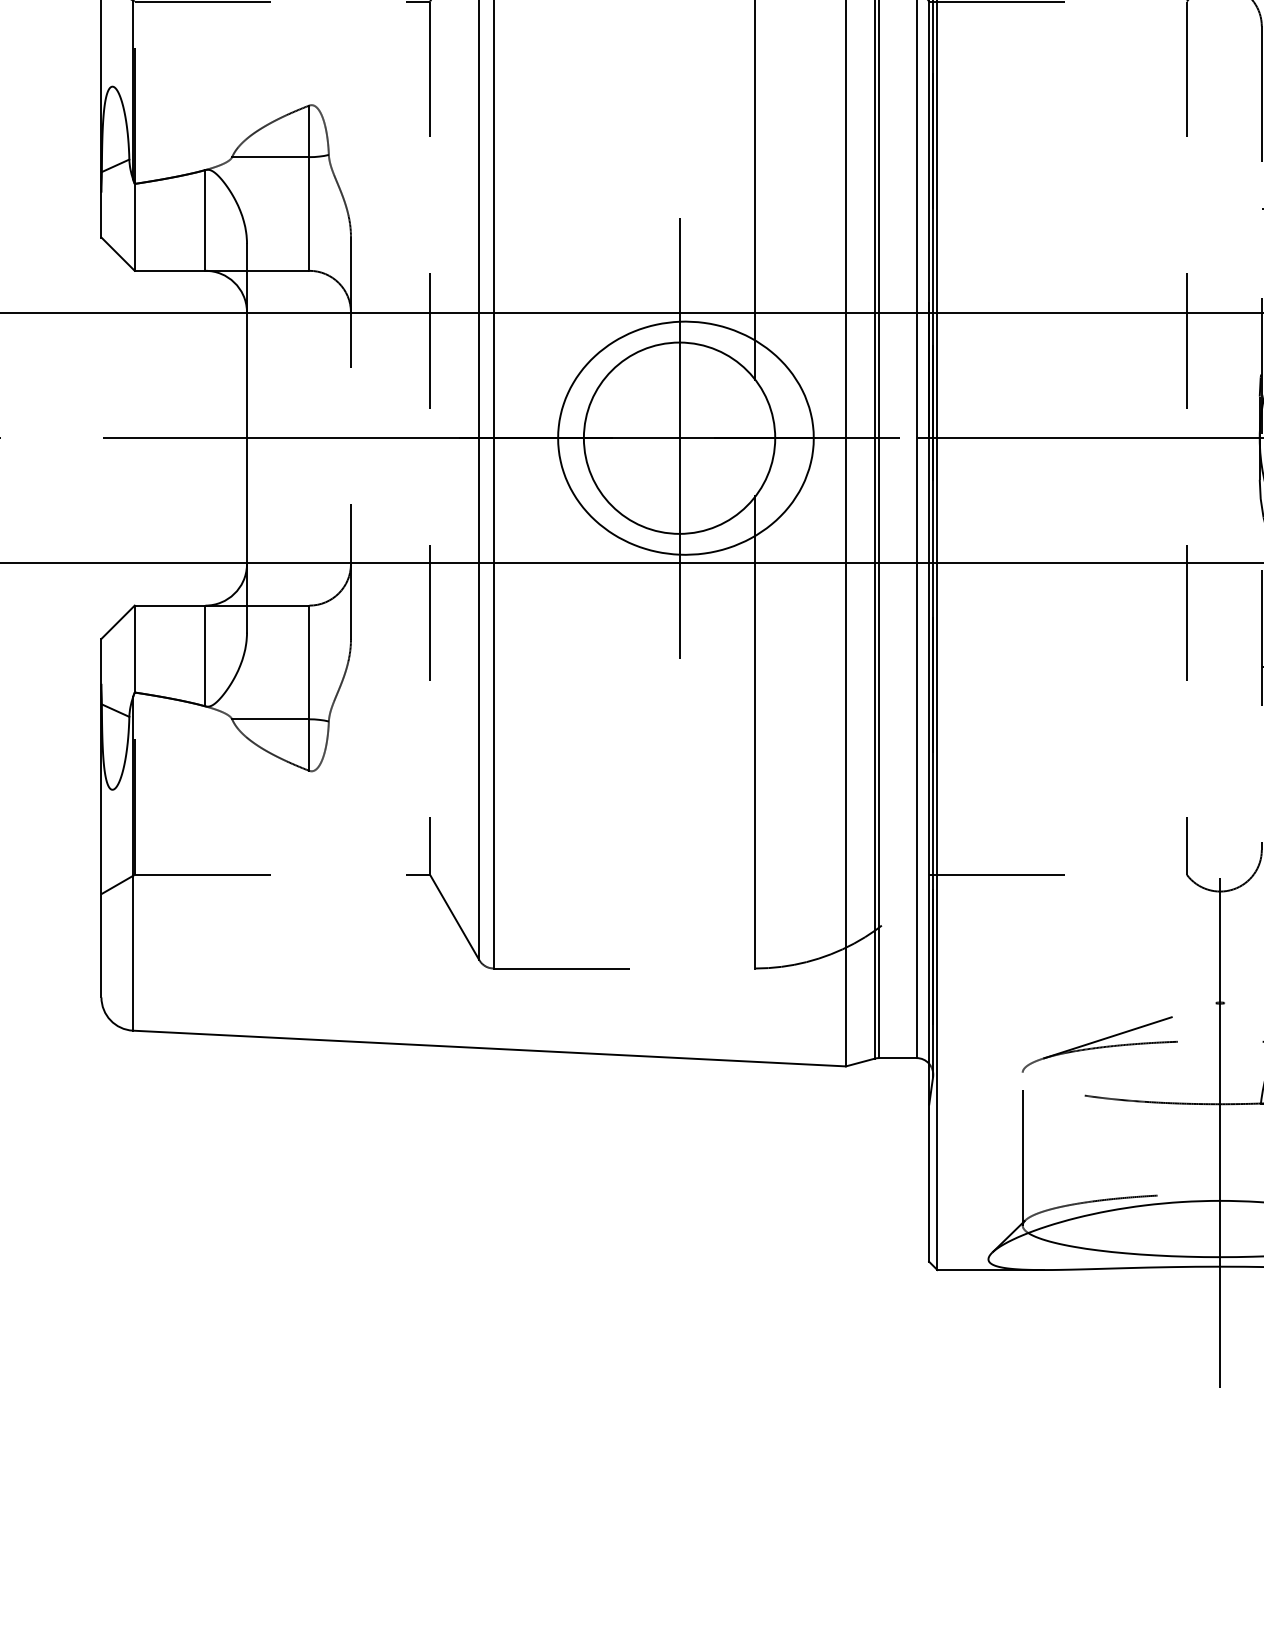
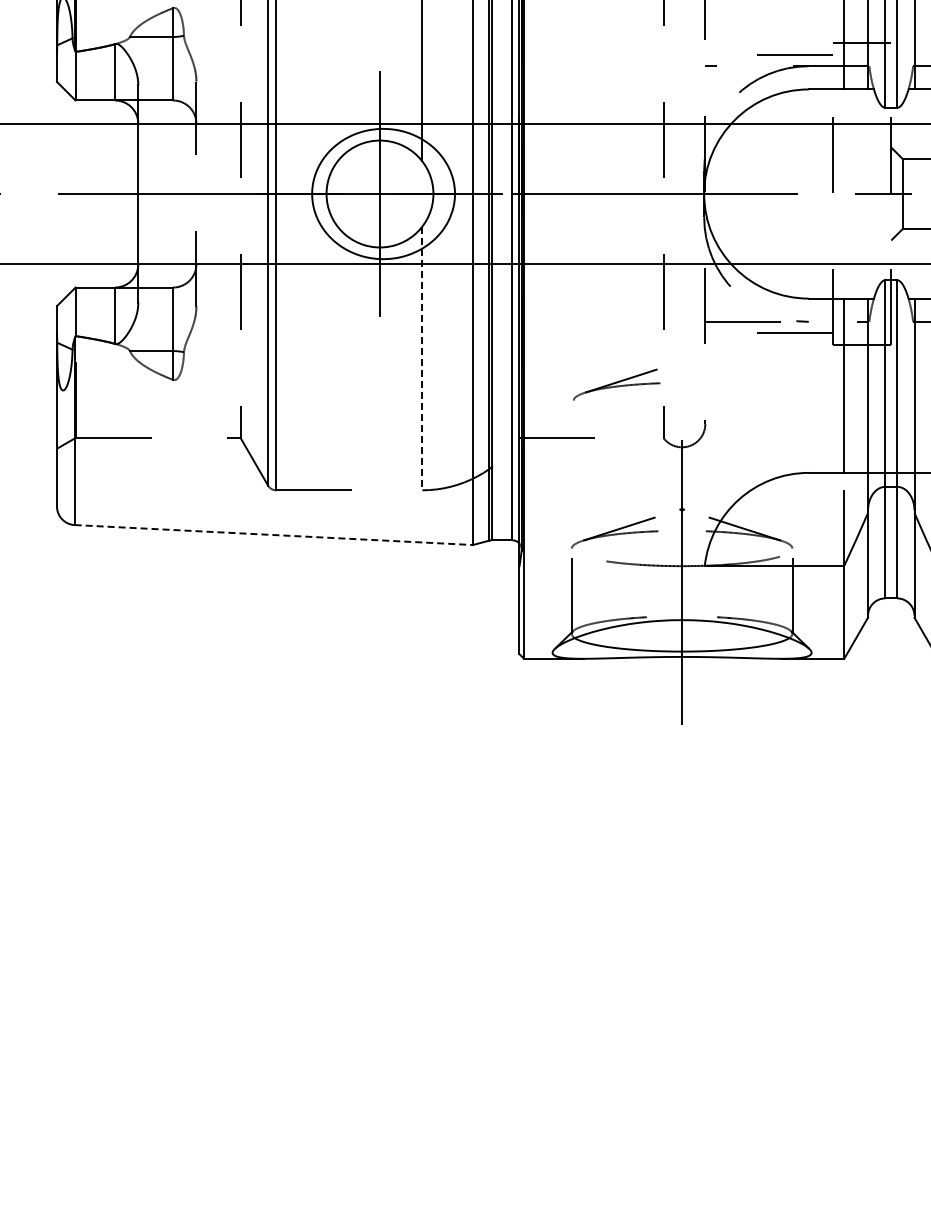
line: (755, 732) -> (422, 358), solid -> dashed
part: (1102, 779) -> (616, 384), added
line: (490, 1049) -> (274, 535), solid -> dashed

